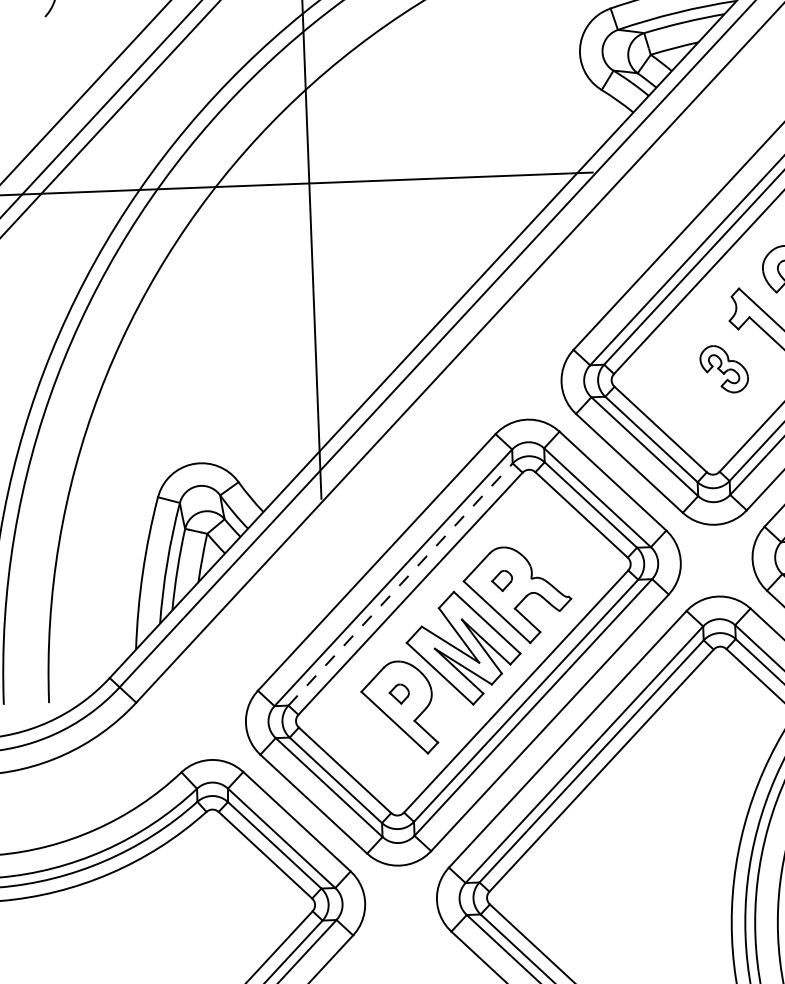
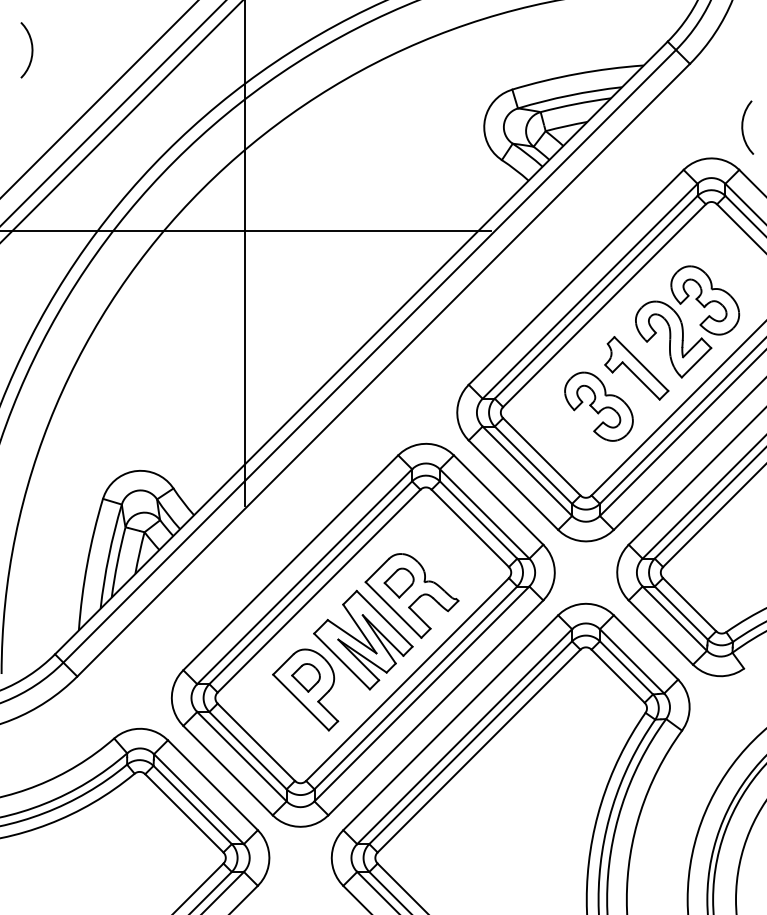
part: (723, 369) -> (598, 406), size x1.67
part: (501, 580) -> (398, 582), size x1.67
line: (401, 584) -> (311, 582), dashed -> solid
part: (398, 693) -> (305, 677), size x1.67

